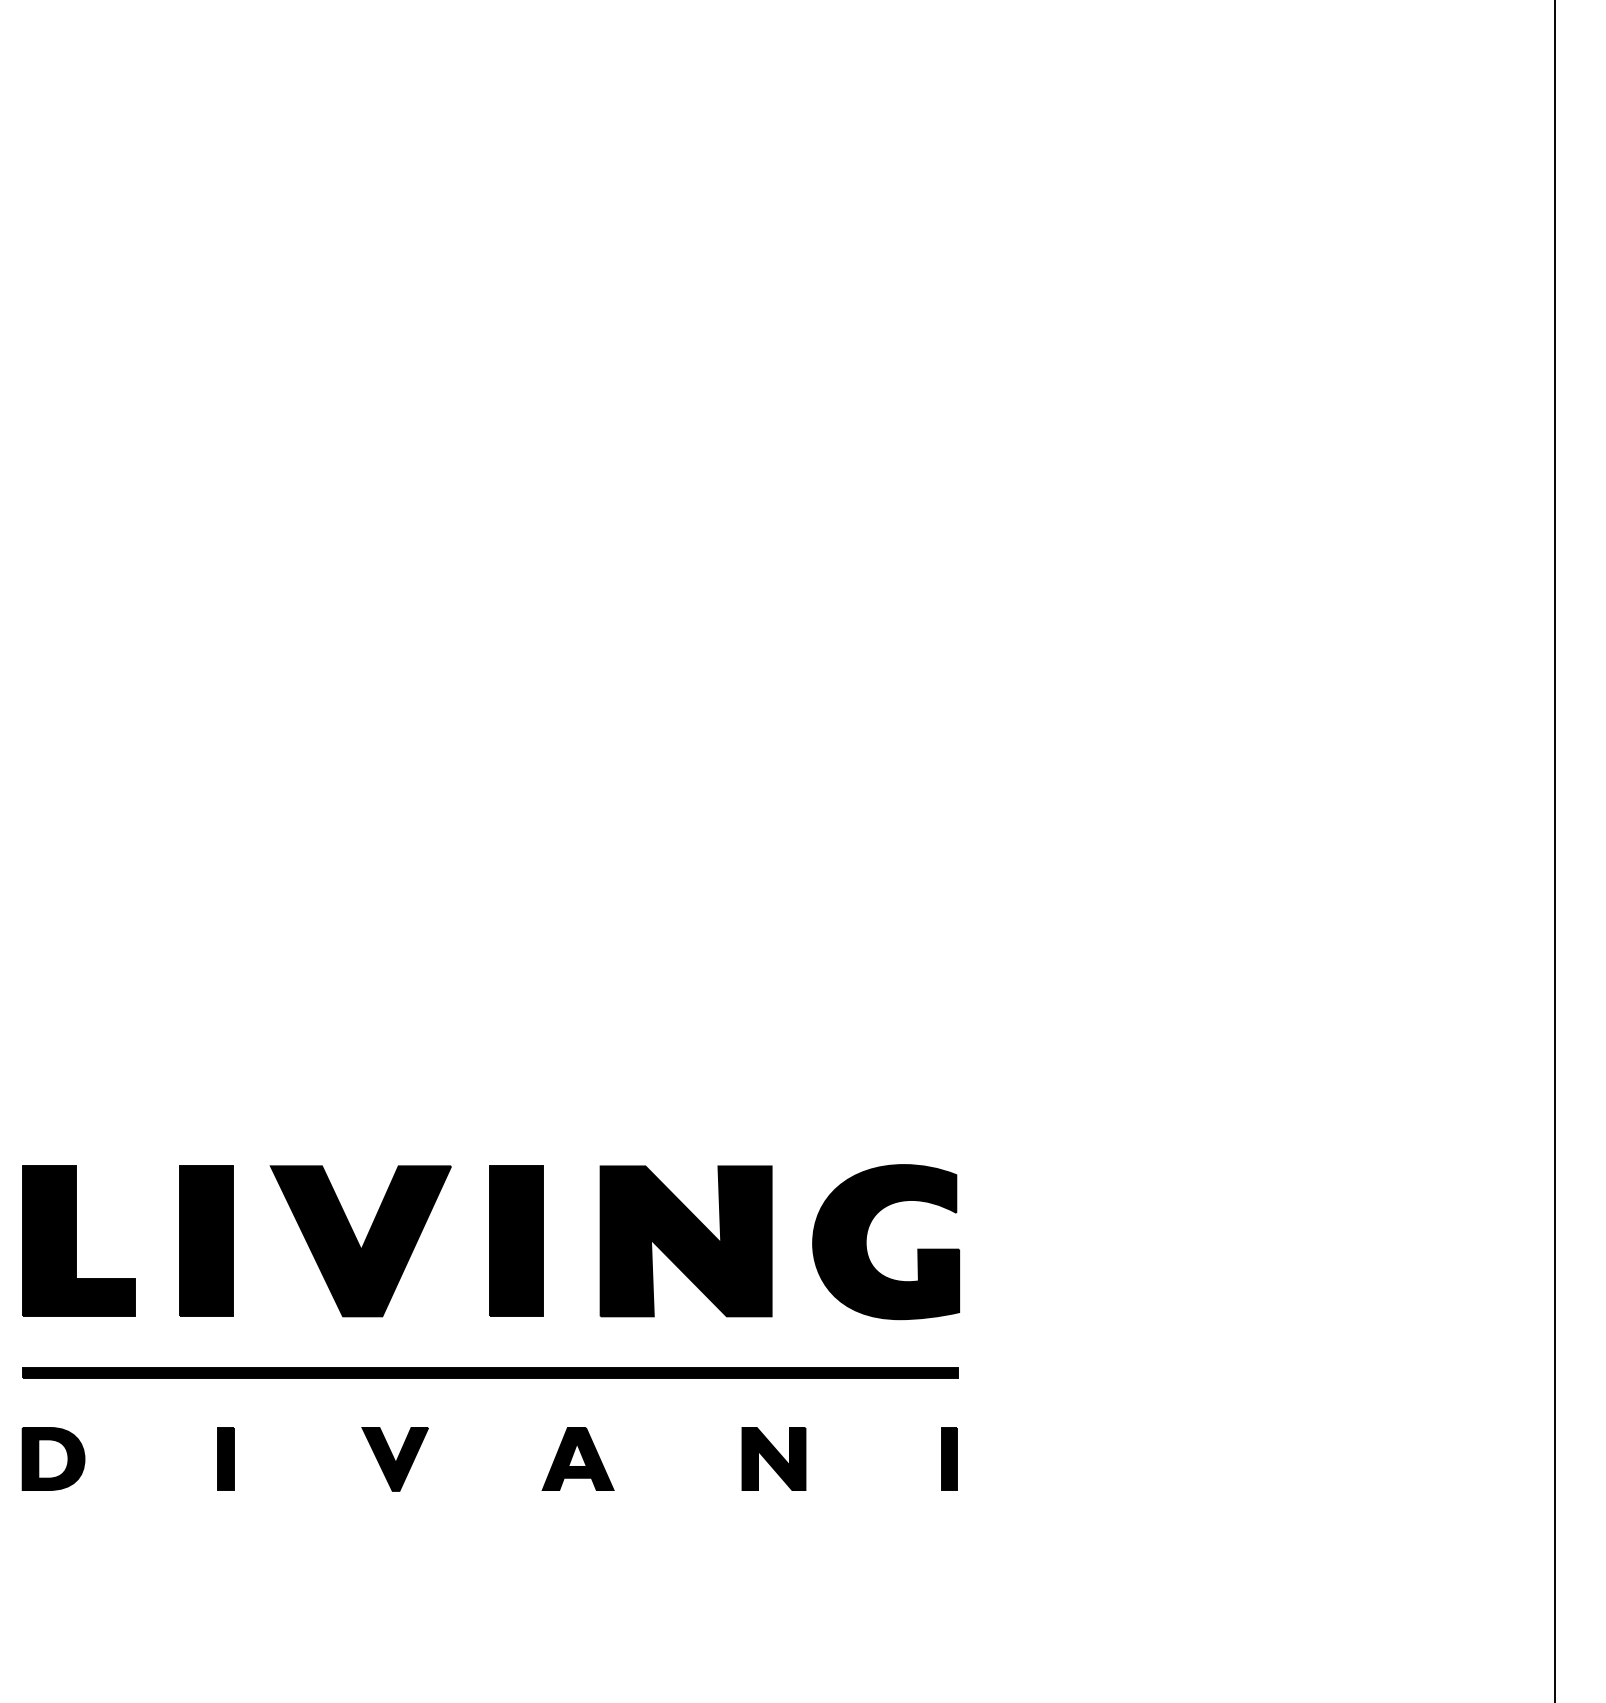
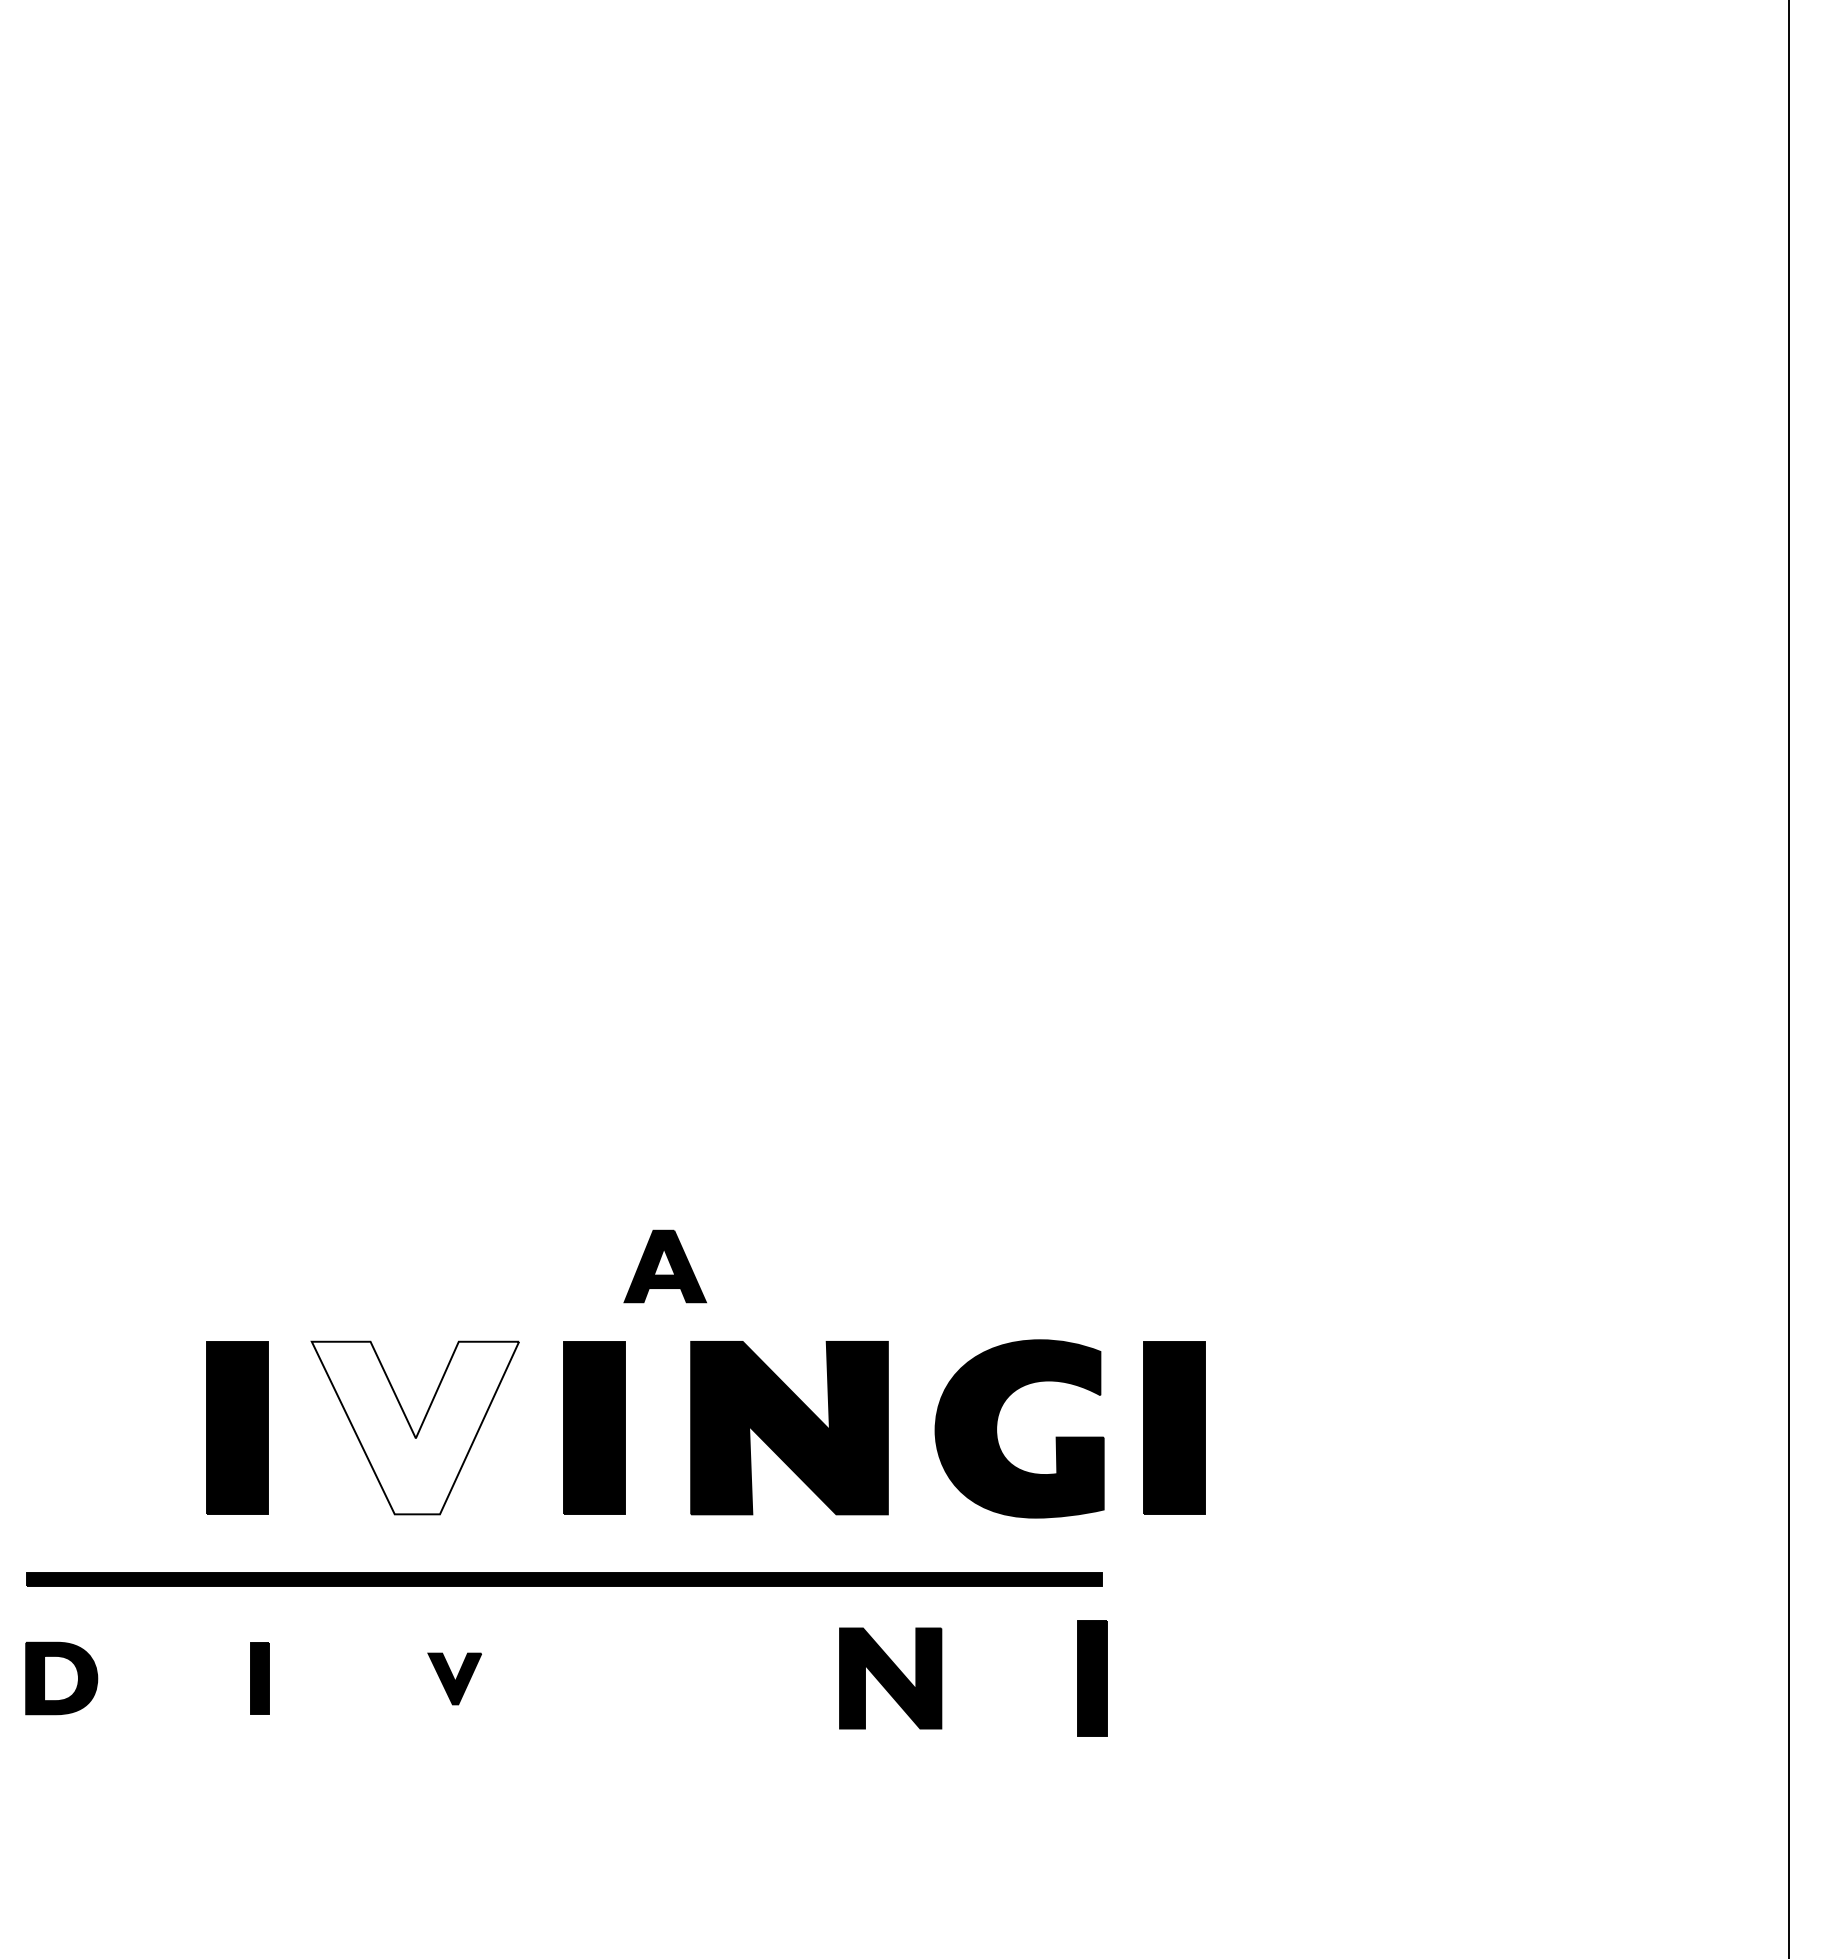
part: (78, 1240) -> (90, 1427), removed
fill: (361, 1240) -> (415, 1427), removed
part: (1020, 1240) -> (1174, 1427), added
part: (394, 1459) -> (454, 1678), size x0.7
part: (577, 1459) -> (664, 1266), moved
part: (773, 1459) -> (890, 1678), size x1.4
part: (949, 1459) -> (1092, 1678), size x1.6

